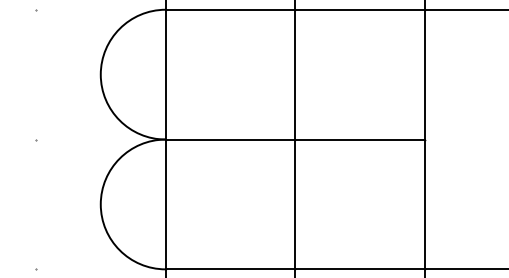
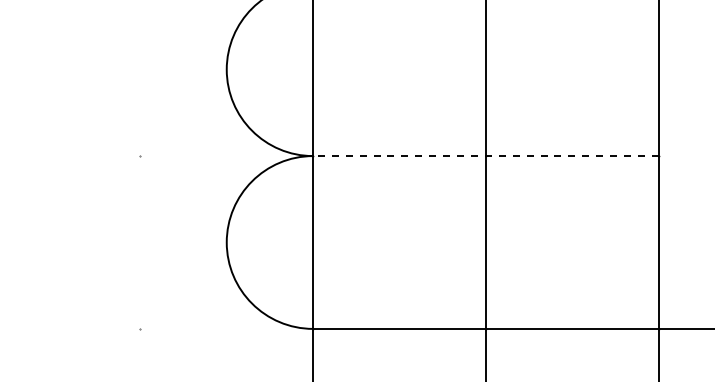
line: (295, 139) -> (485, 156), solid -> dashed

